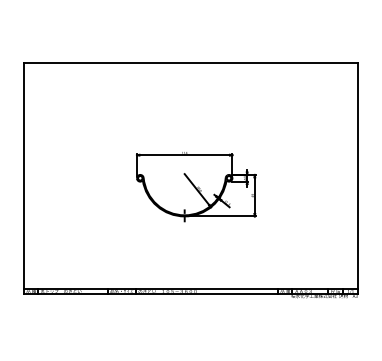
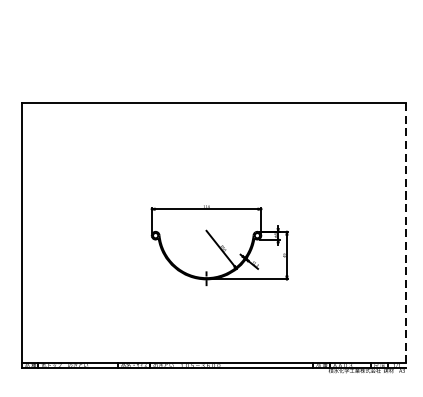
line: (358, 178) -> (405, 235), solid -> dashed

